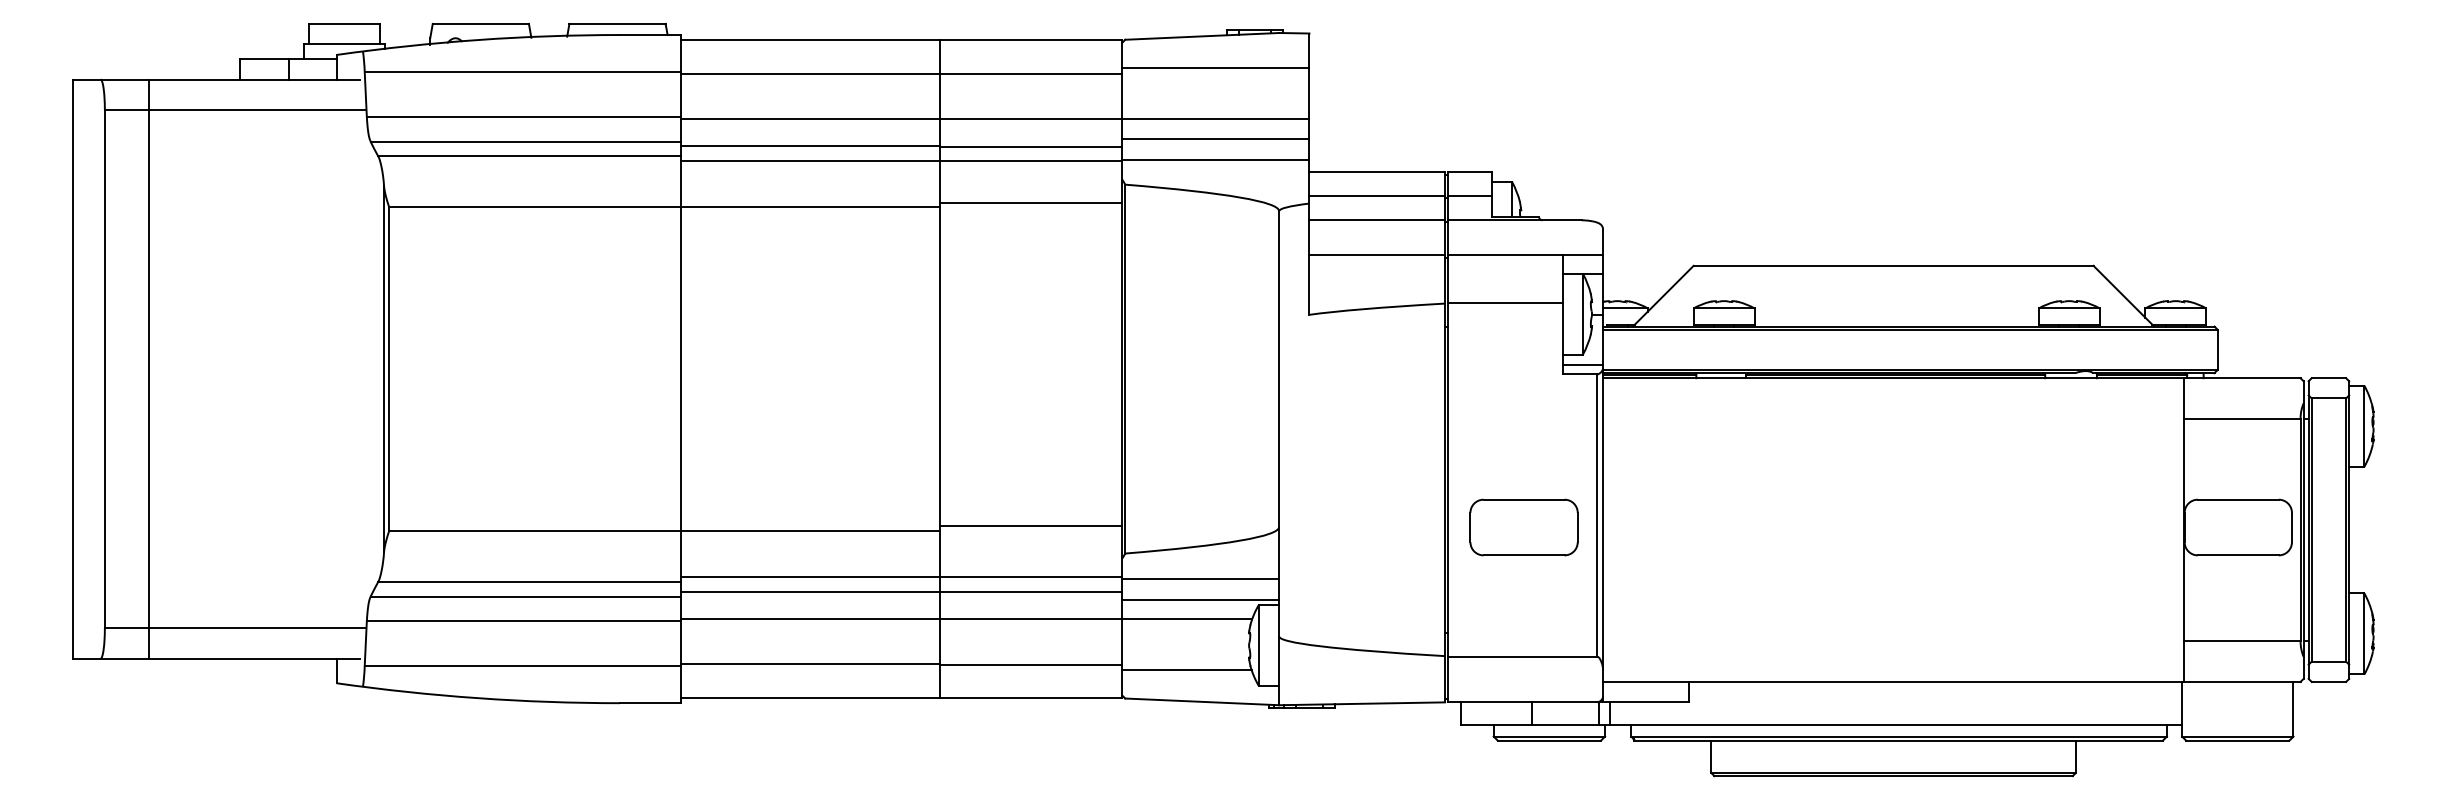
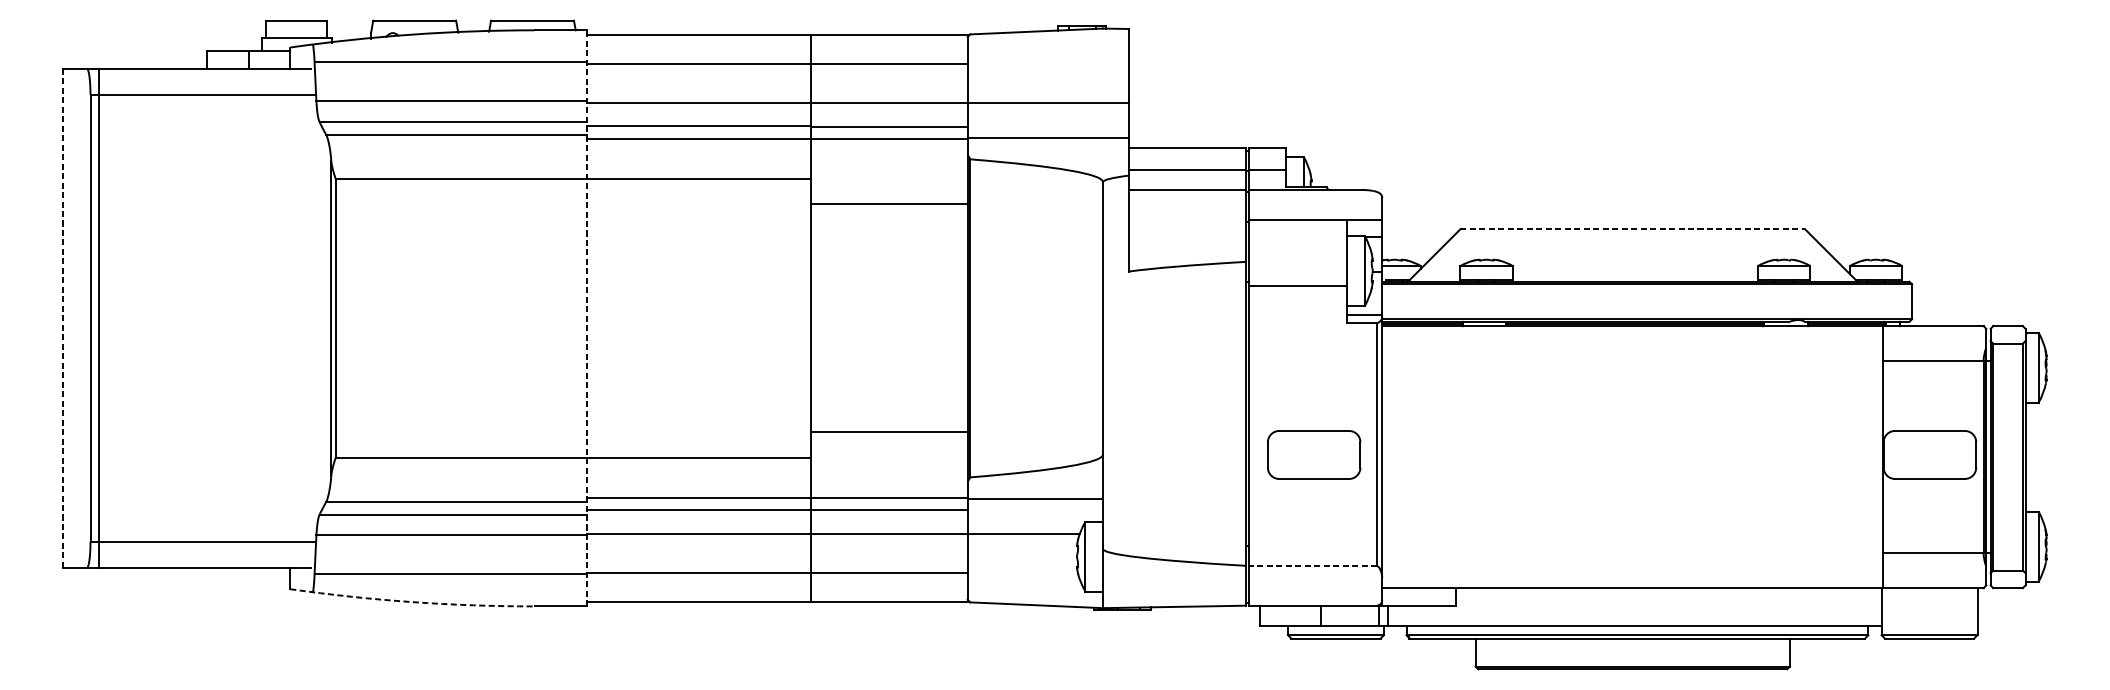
line: (1215, 67) -> (1048, 58), removed
line: (1215, 138) -> (1048, 119), removed
line: (1030, 202) -> (888, 204), moved
line: (1377, 254) -> (1187, 219), removed
line: (1893, 265) -> (1632, 229), solid -> dashed
line: (1505, 303) -> (1298, 285), moved
line: (149, 368) -> (98, 317), moved
line: (680, 368) -> (586, 317), solid -> dashed
line: (73, 369) -> (63, 318), solid -> dashed
line: (1030, 526) -> (888, 431), moved
line: (1200, 599) -> (1035, 517), removed
line: (1522, 656) -> (1312, 566), solid -> dashed
line: (1186, 670) -> (1023, 578), removed
arc: (477, 698) -> (411, 602), solid -> dashed

